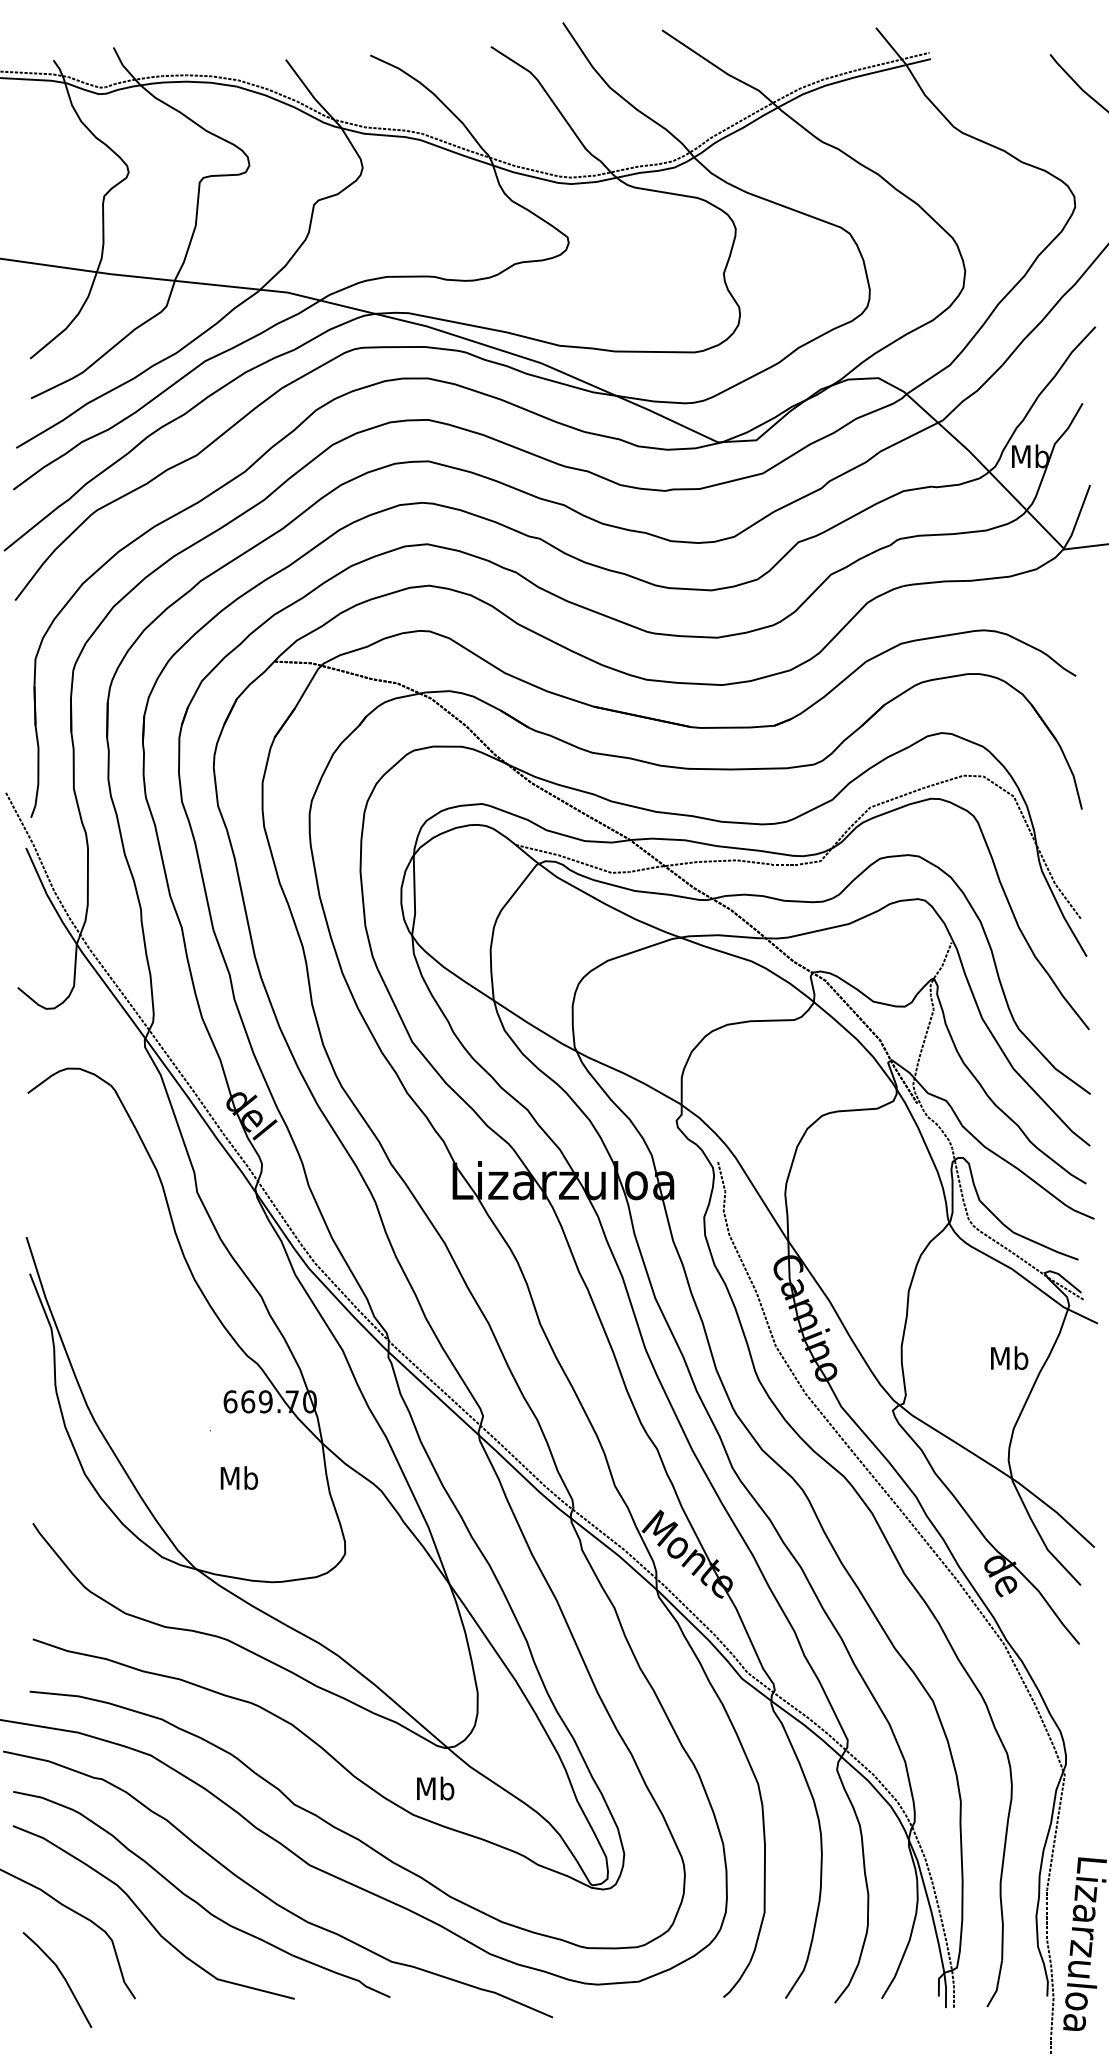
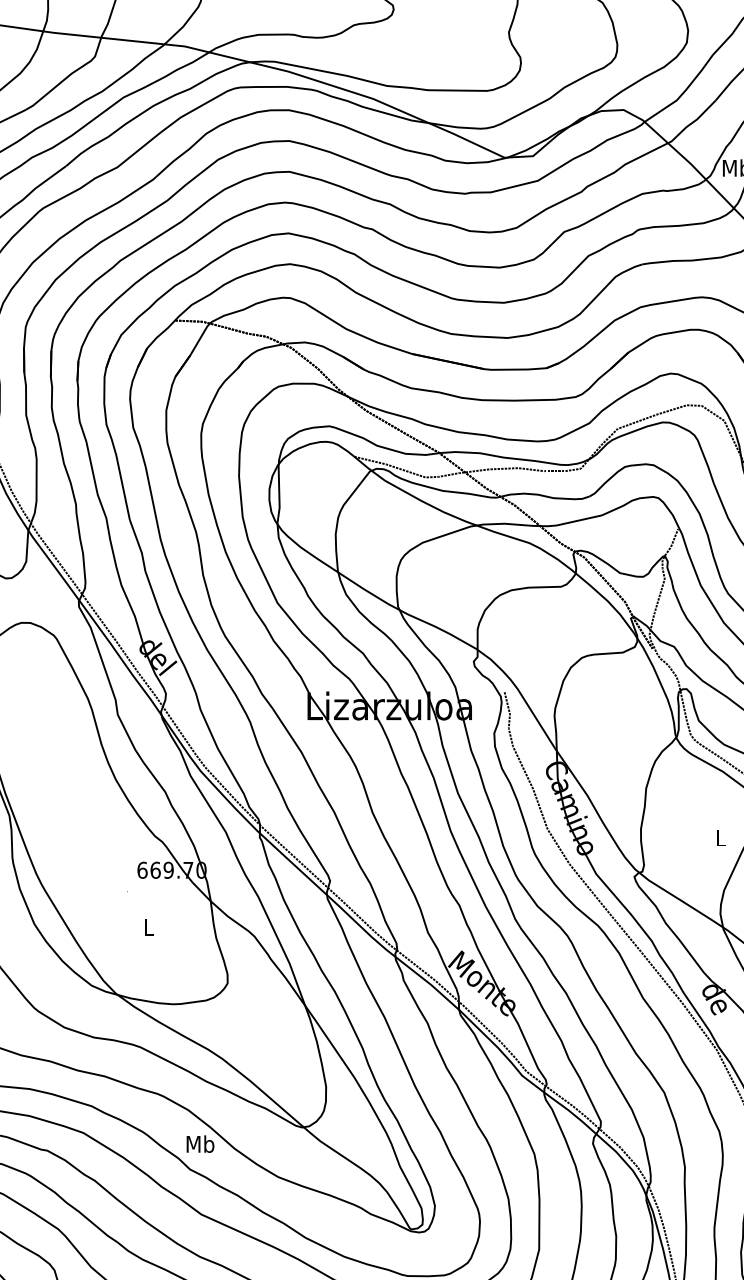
text: (1009, 1358) -> (721, 838), Mb -> L
text: (239, 1477) -> (149, 926), Mb -> L
text: (435, 1788) -> (200, 1144), moved

